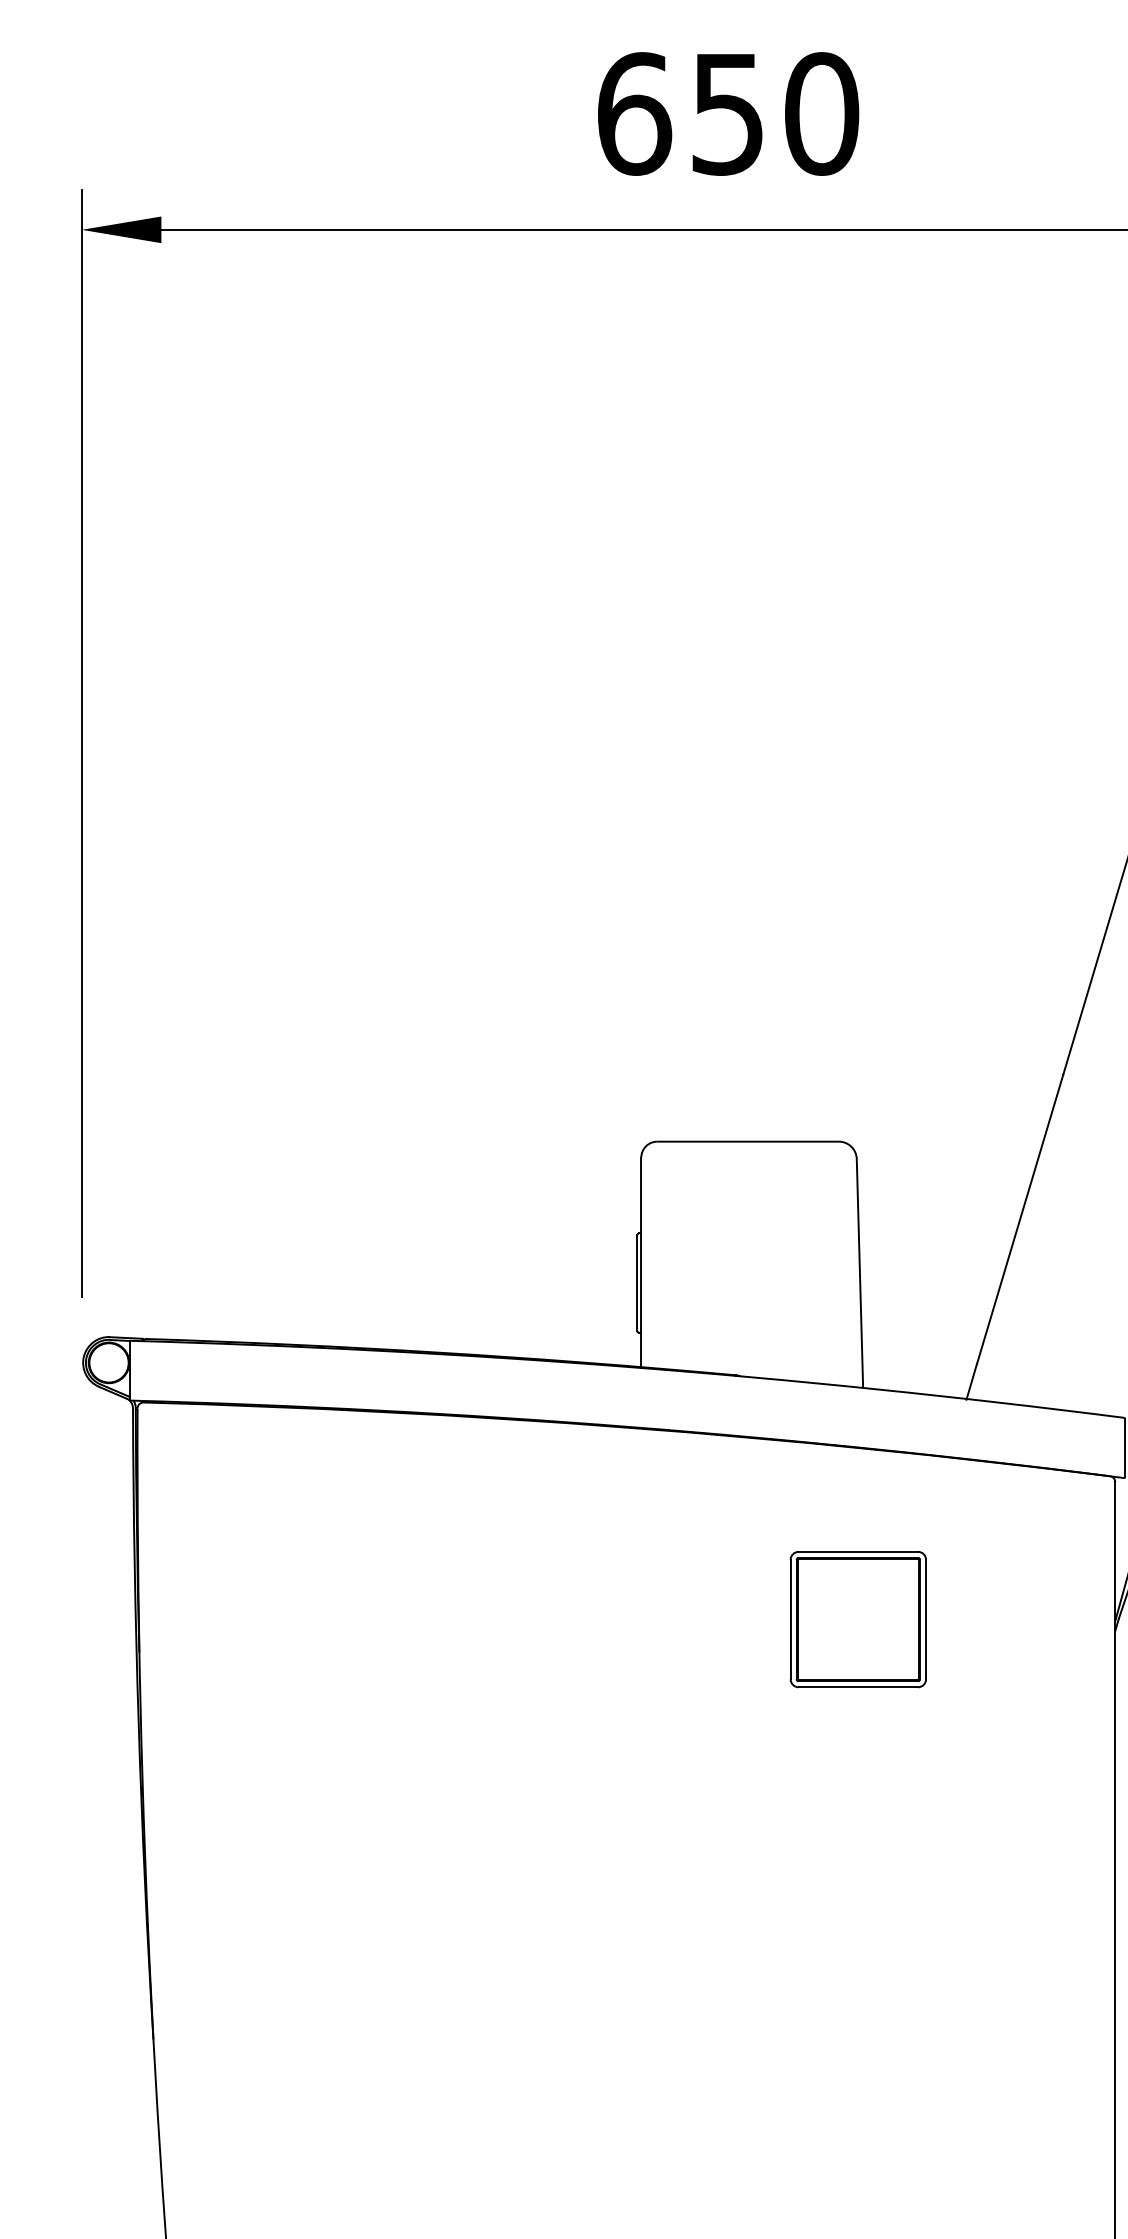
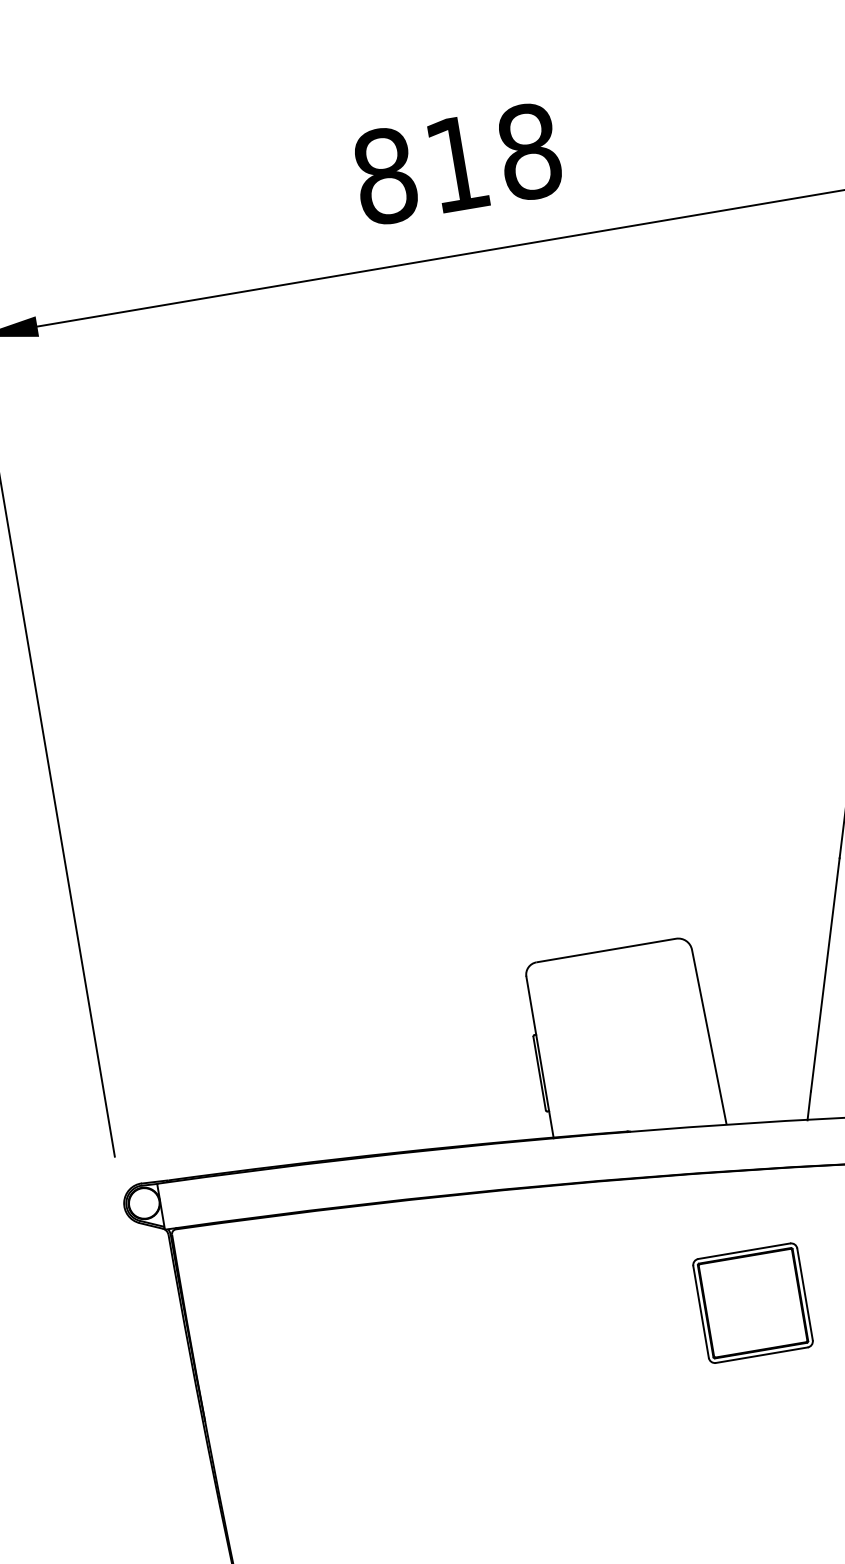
text: (728, 113) -> (457, 163), 650 -> 818

